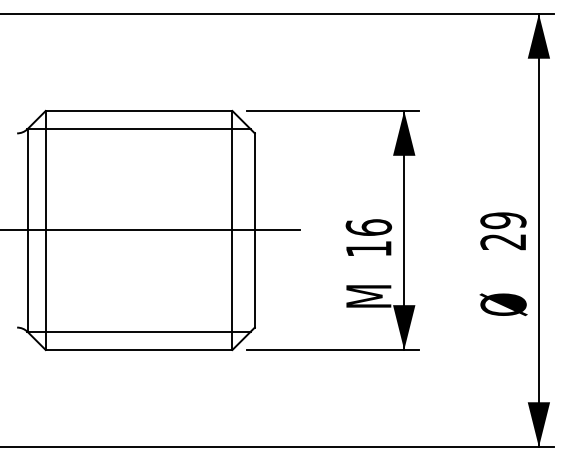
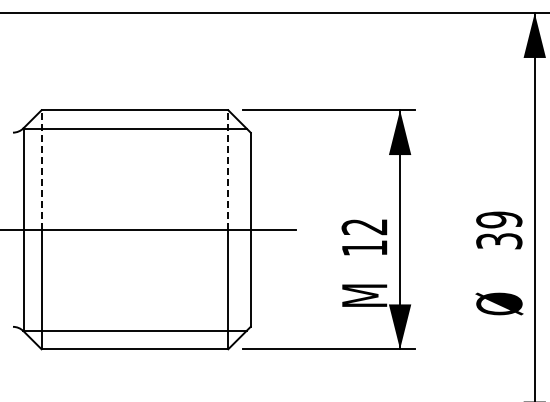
line: (45, 170) -> (41, 169), solid -> dashed
line: (232, 170) -> (228, 169), solid -> dashed
text: (368, 227) -> (364, 226), 16 -> 12
text: (503, 242) -> (499, 241), 29 -> 39

